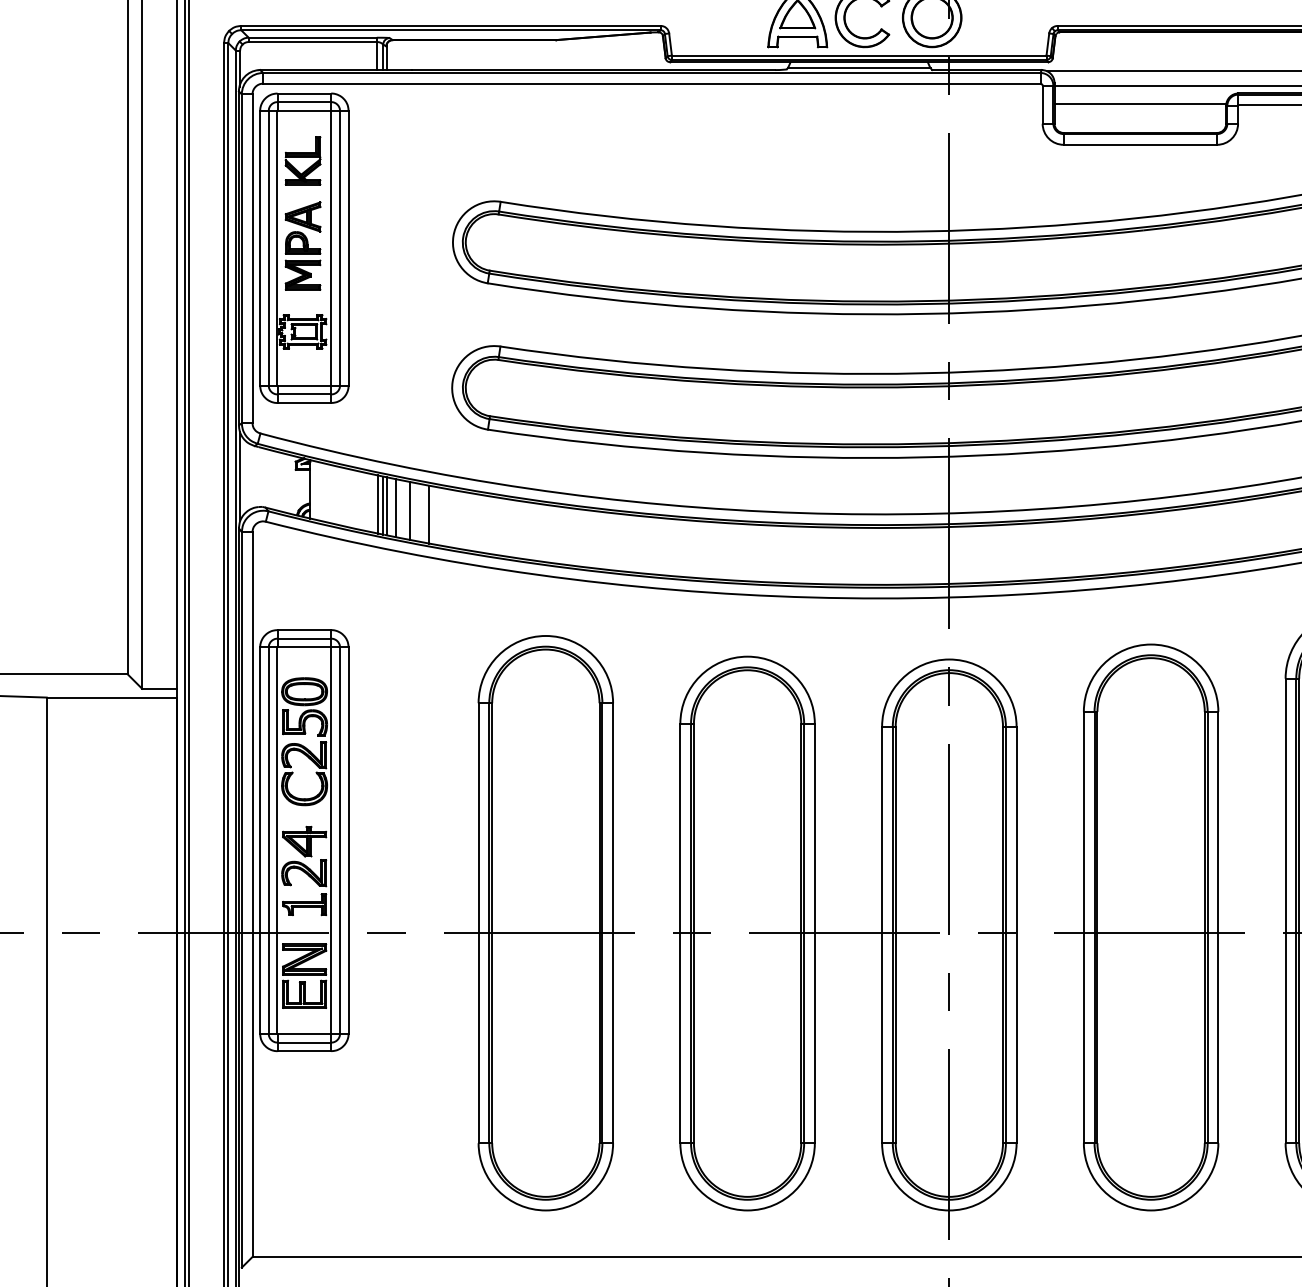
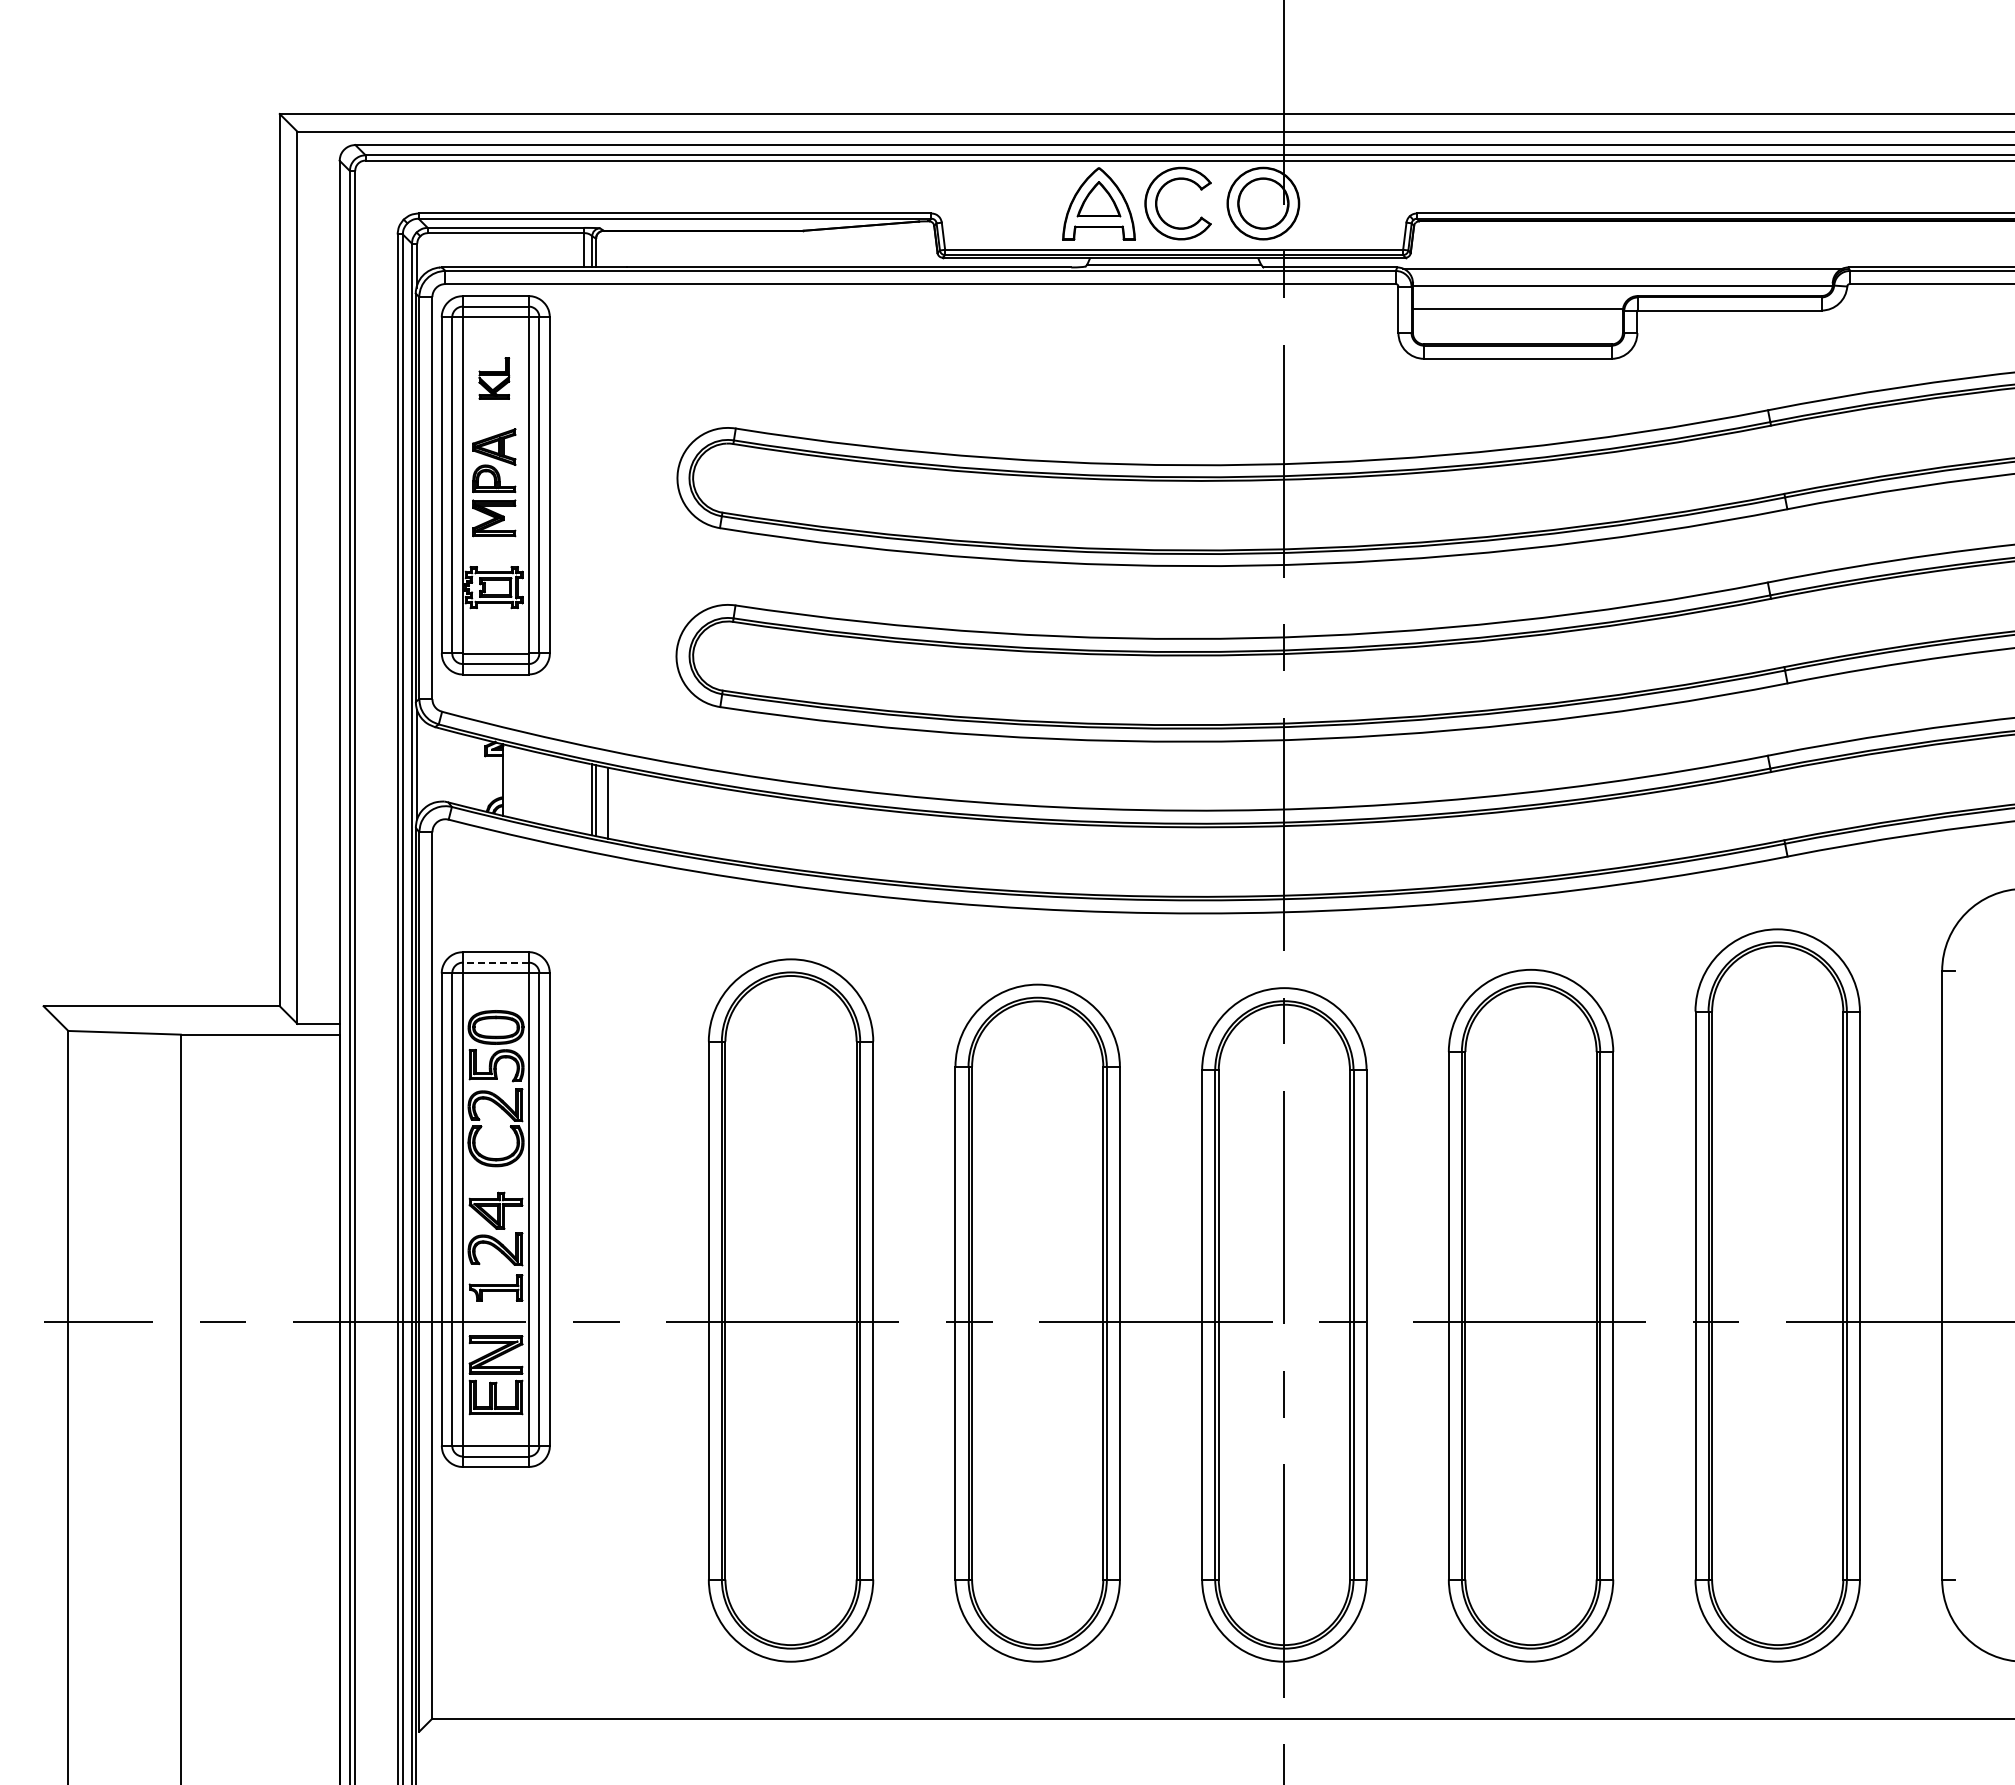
part: (303, 160) -> (494, 378), size x0.7
line: (377, 504) -> (585, 798), removed
line: (410, 510) -> (625, 806), removed
line: (429, 514) -> (648, 810), removed
line: (304, 638) -> (495, 962), solid -> dashed

